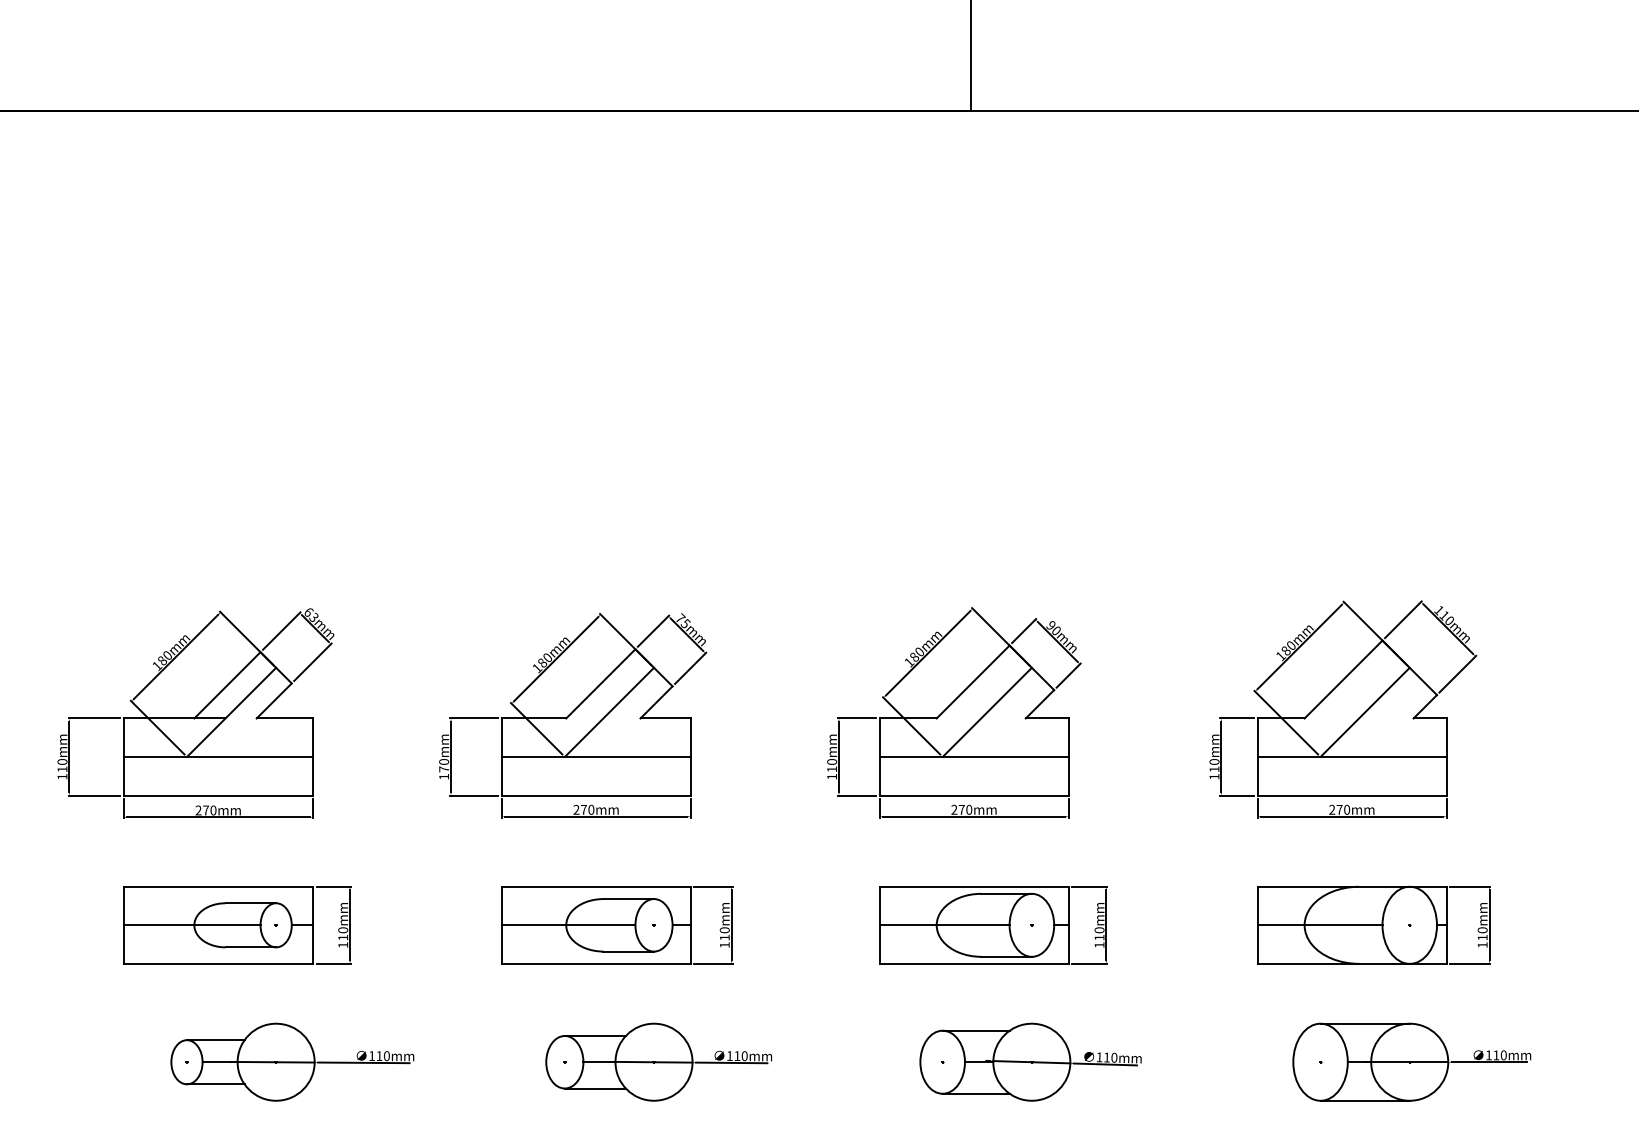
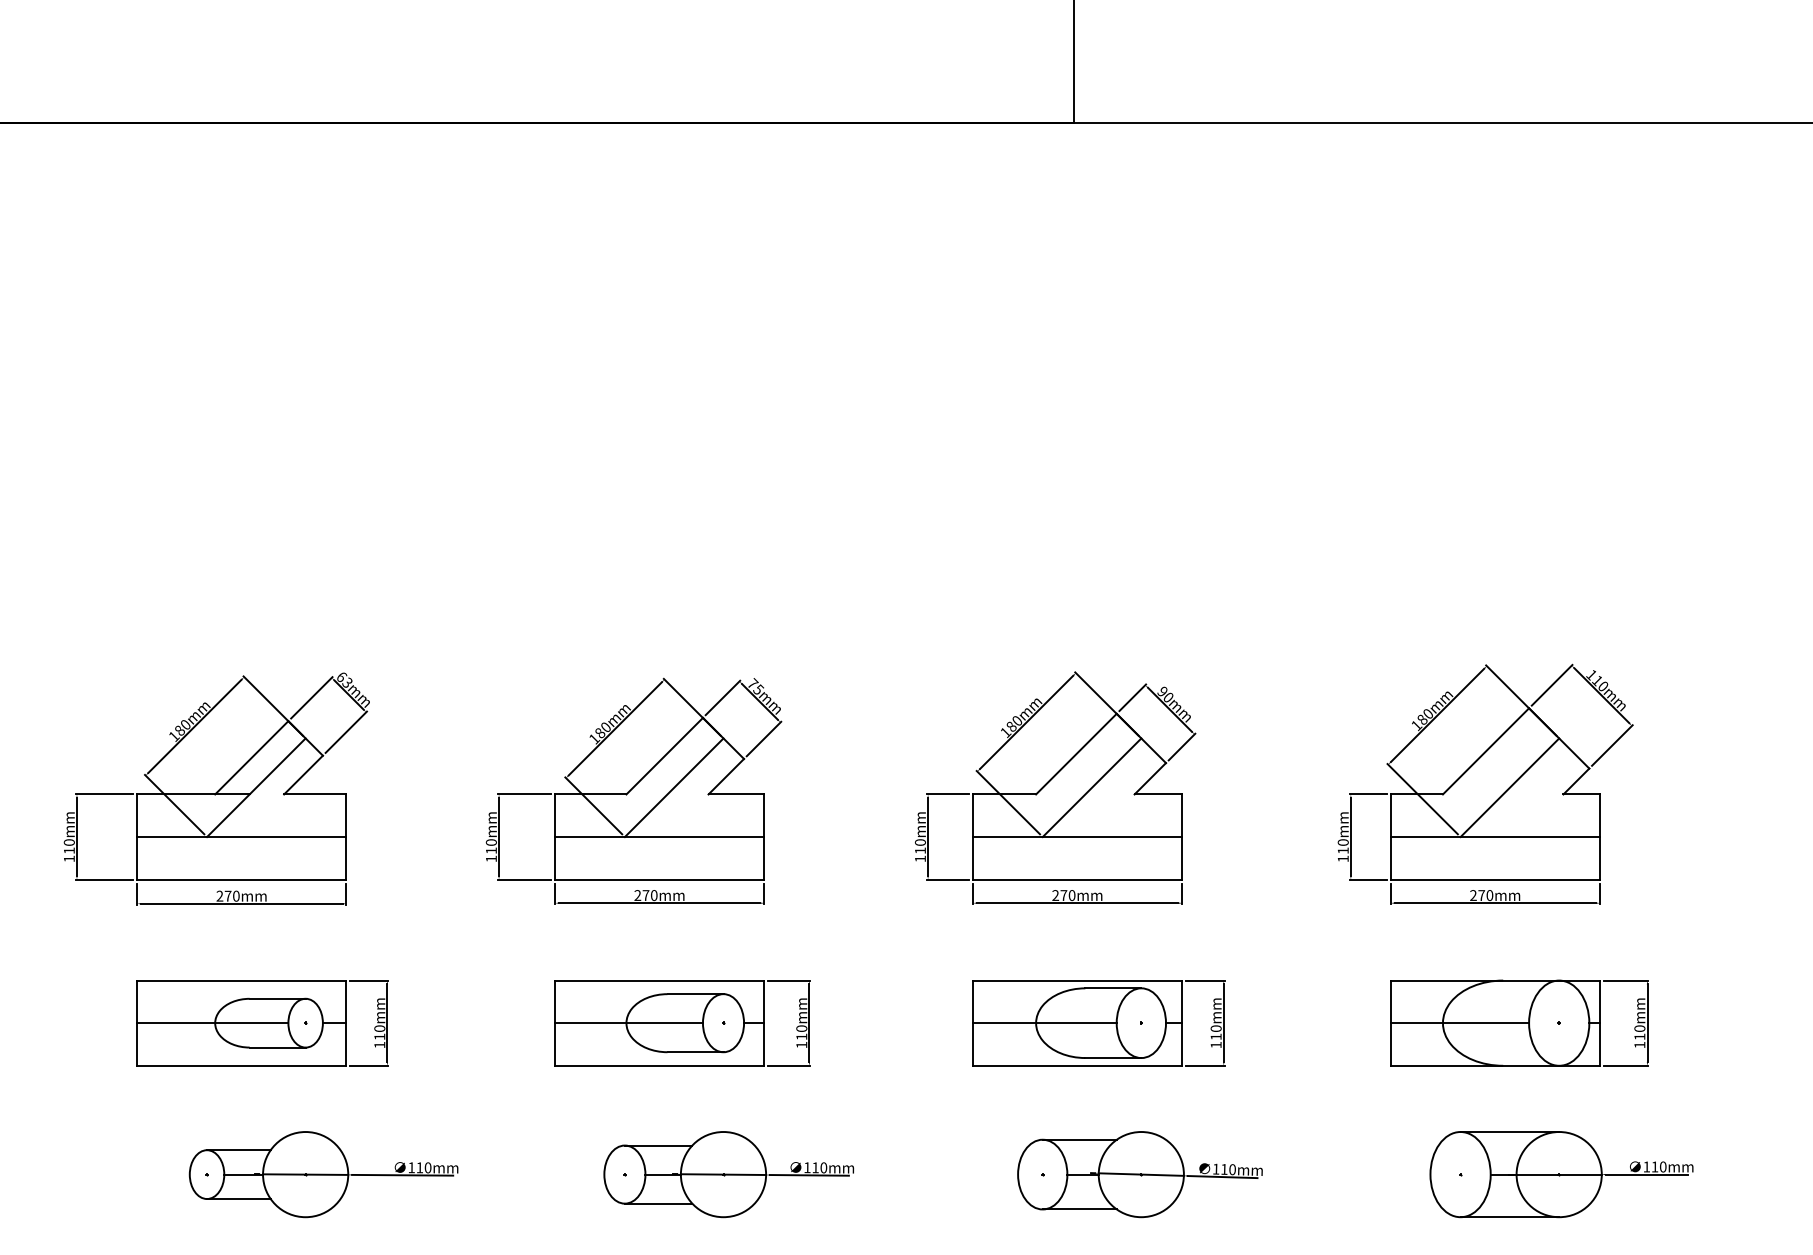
text: (444, 769) -> (491, 850), 170mm -> 110mm

